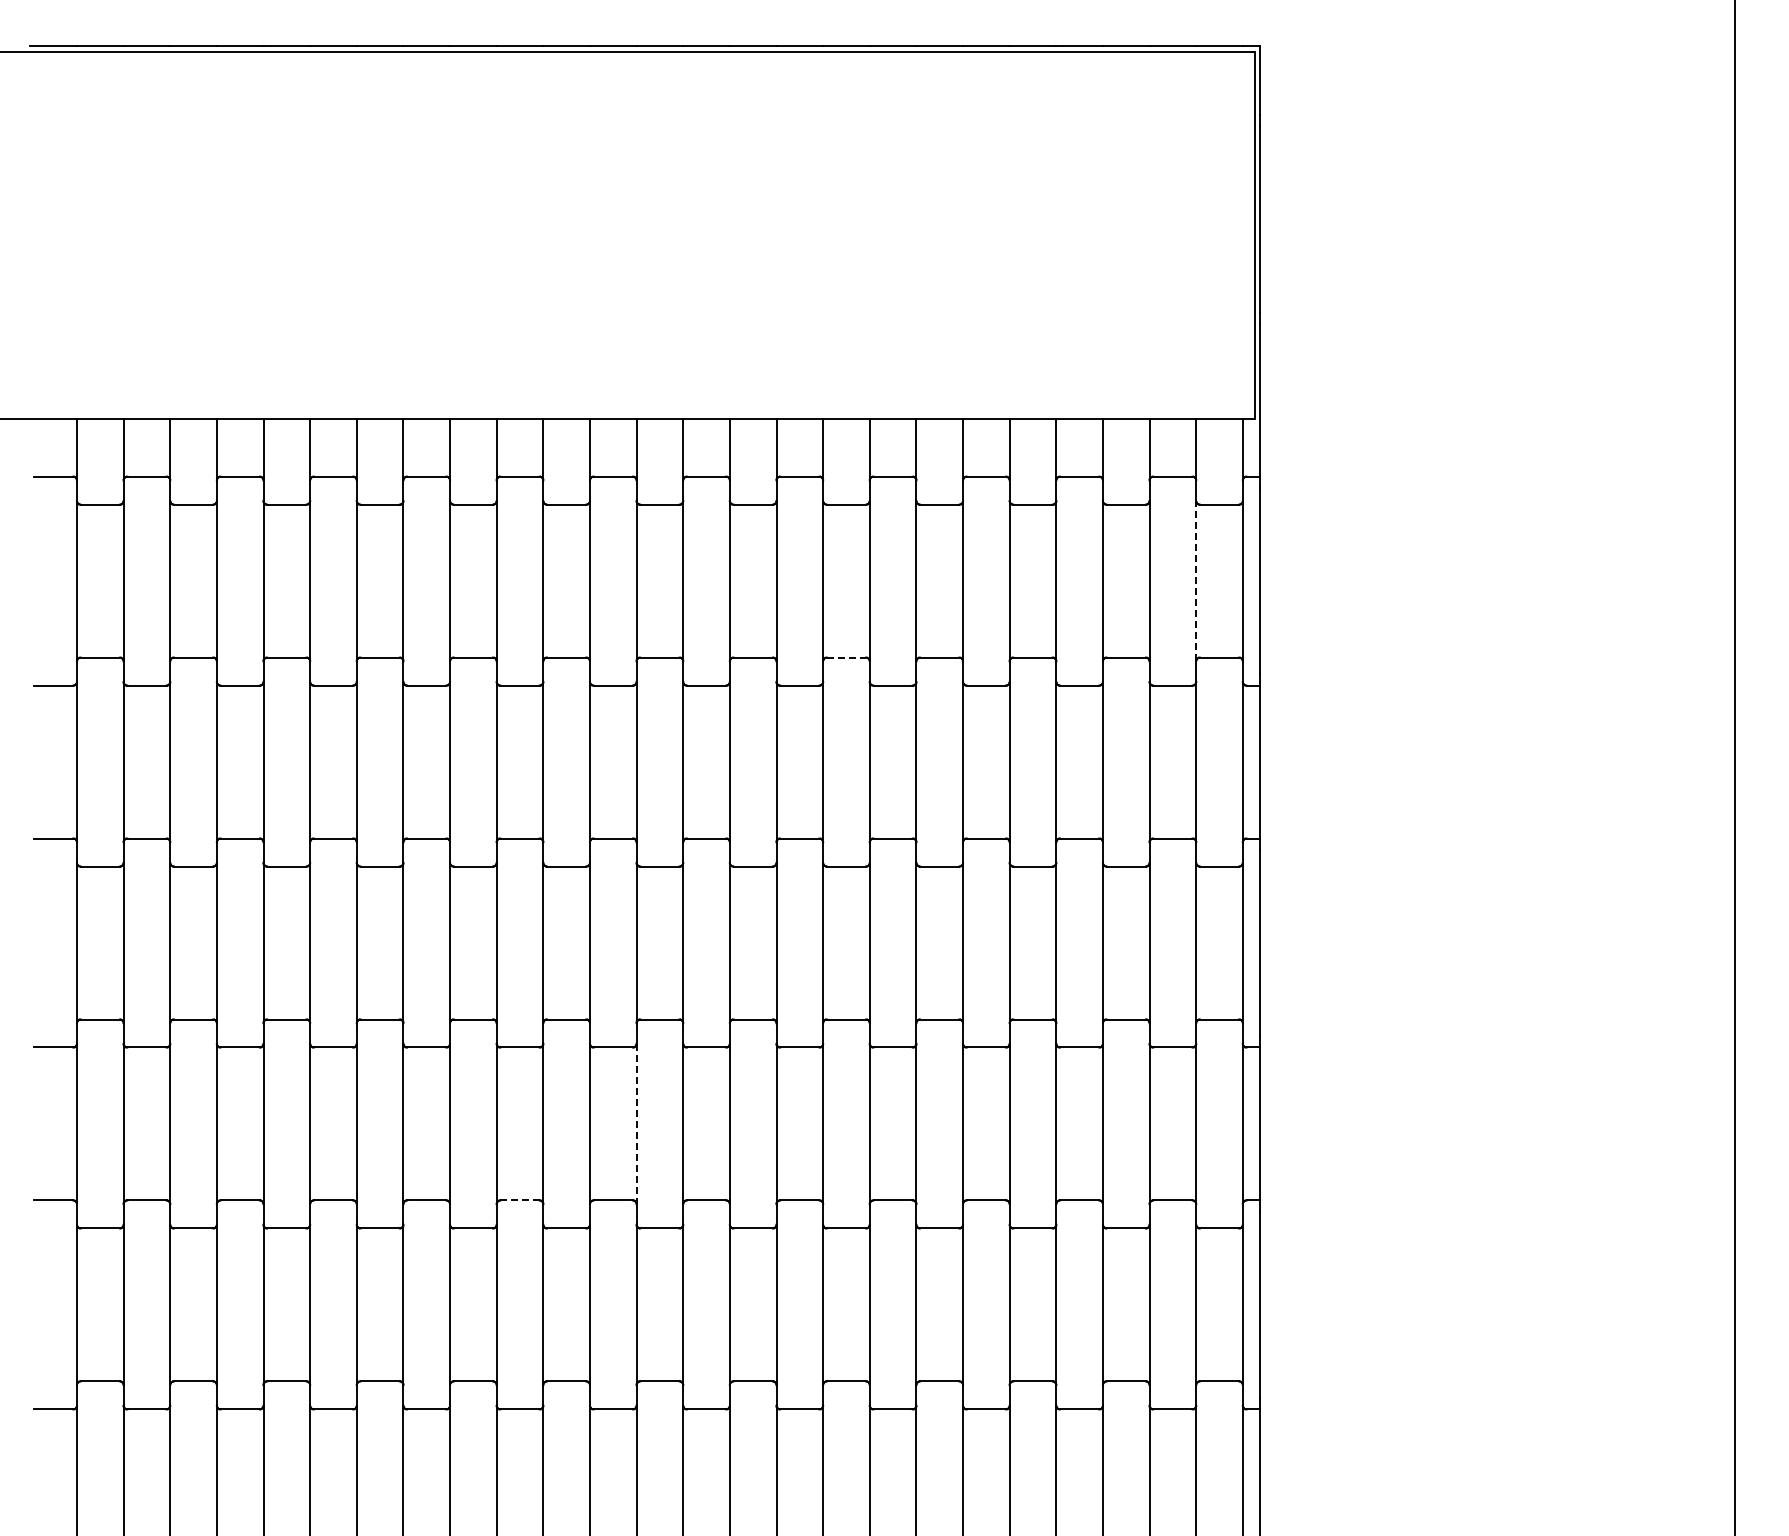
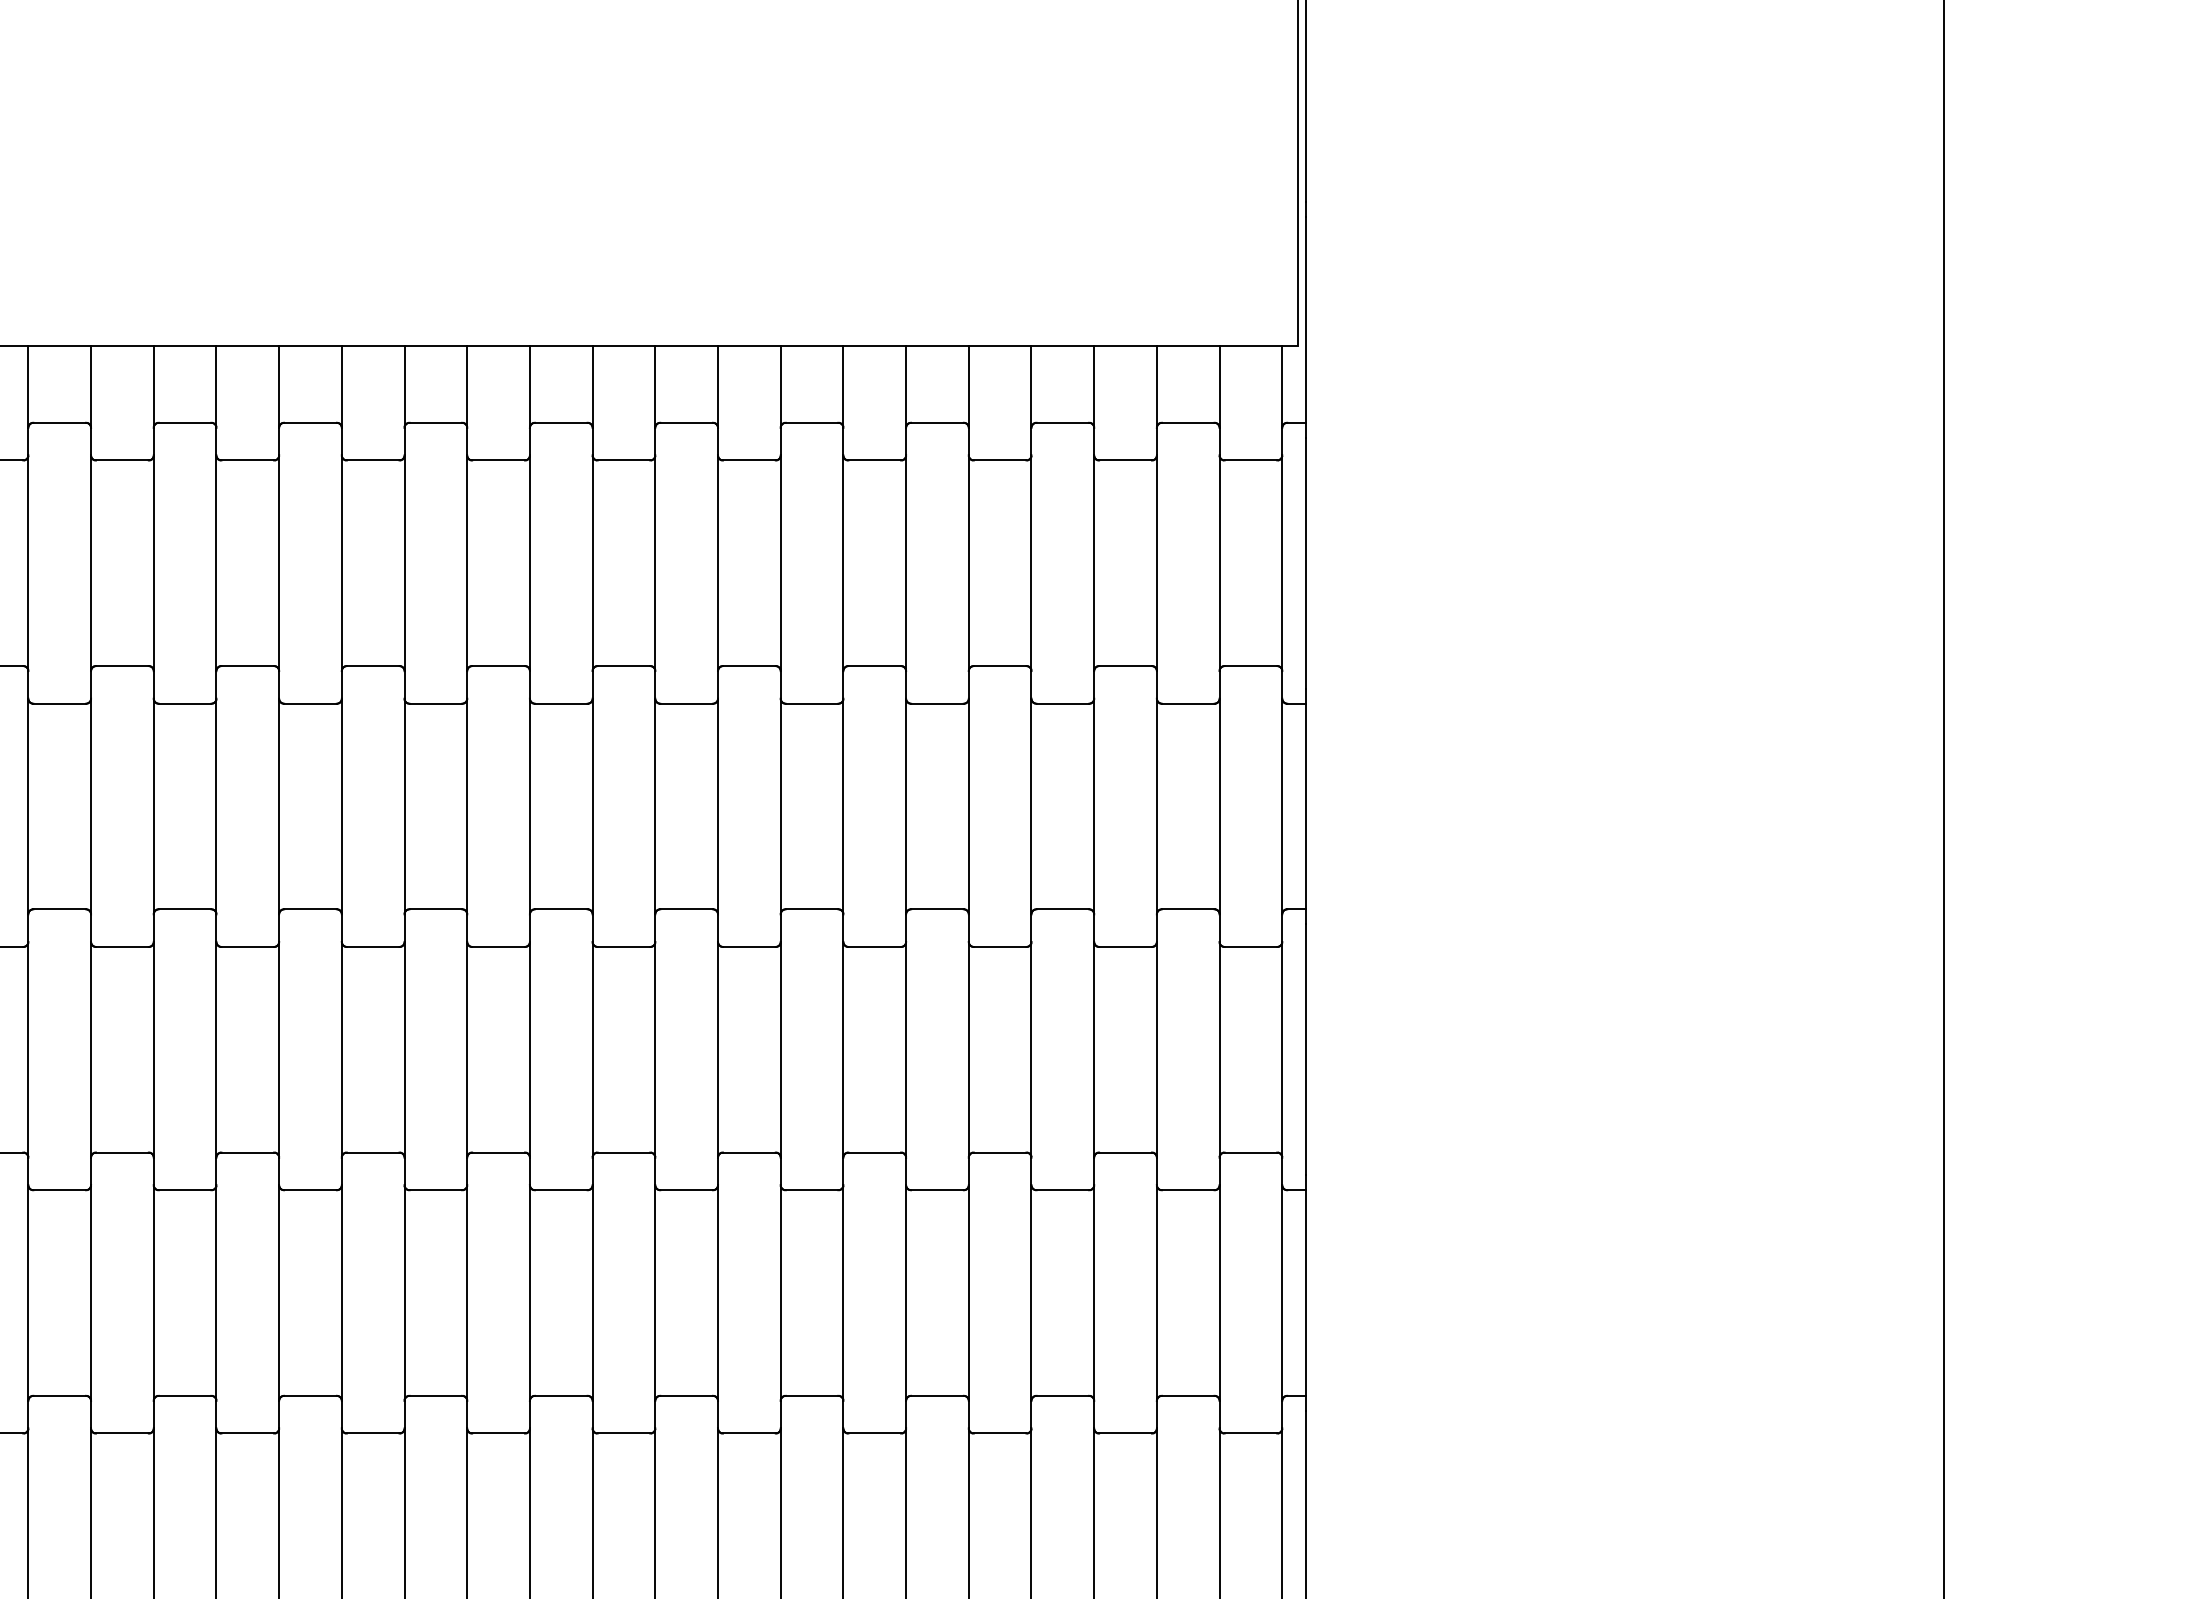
line: (1196, 580) -> (1219, 562), dashed -> solid
line: (846, 657) -> (749, 665), dashed -> solid
line: (636, 1124) -> (467, 1293), dashed -> solid
line: (520, 1200) -> (311, 1395), dashed -> solid

